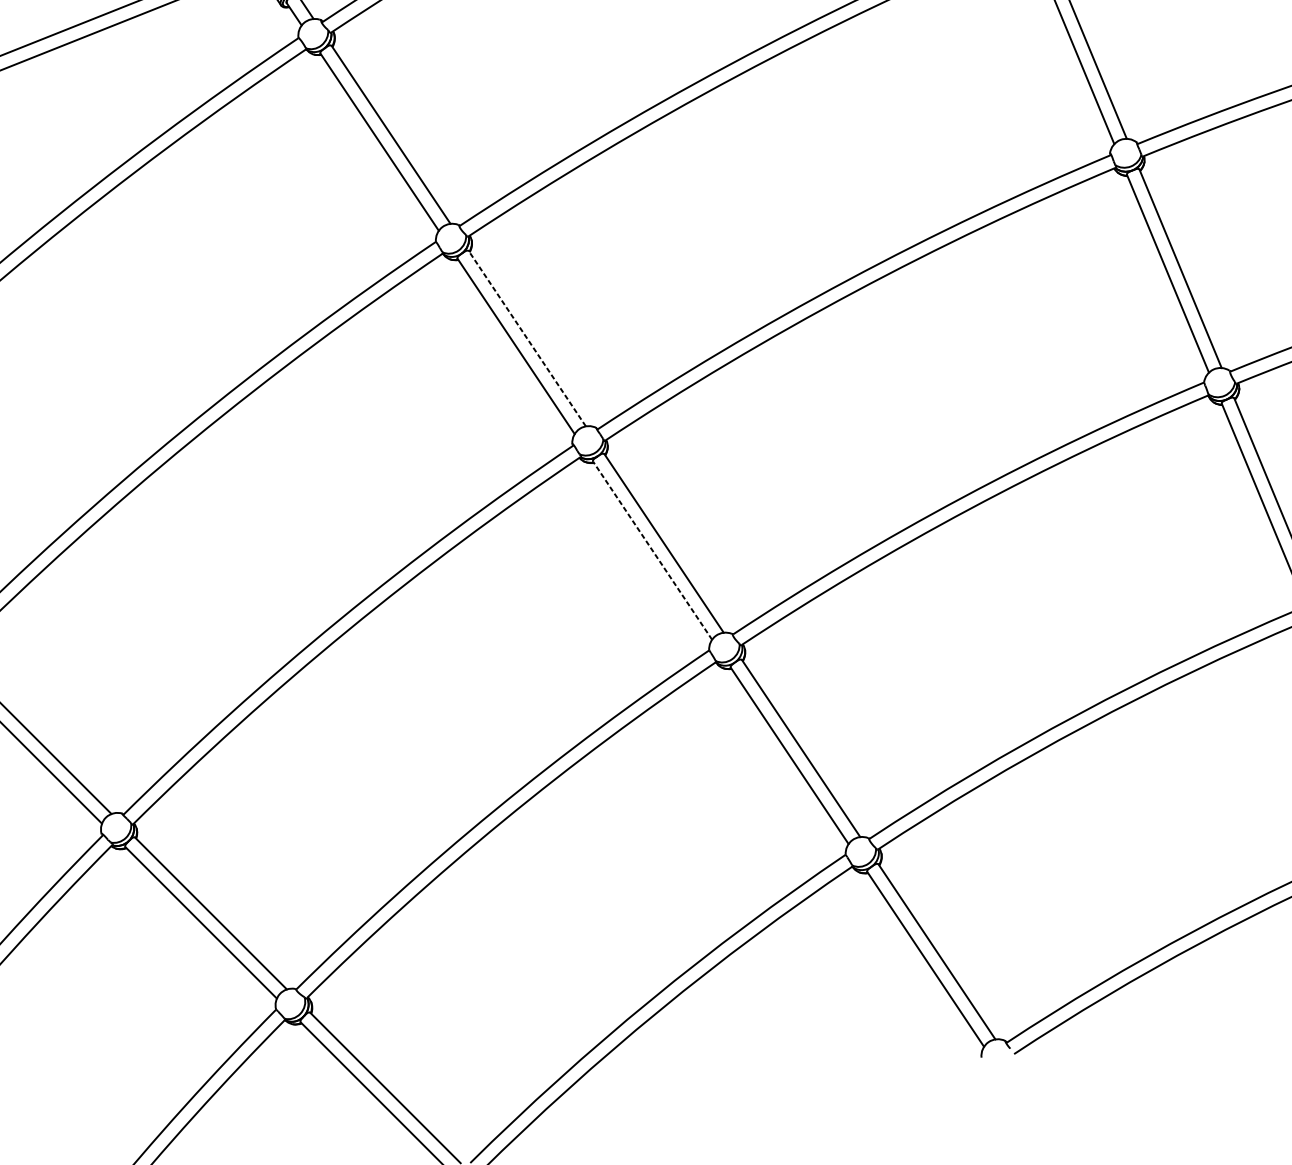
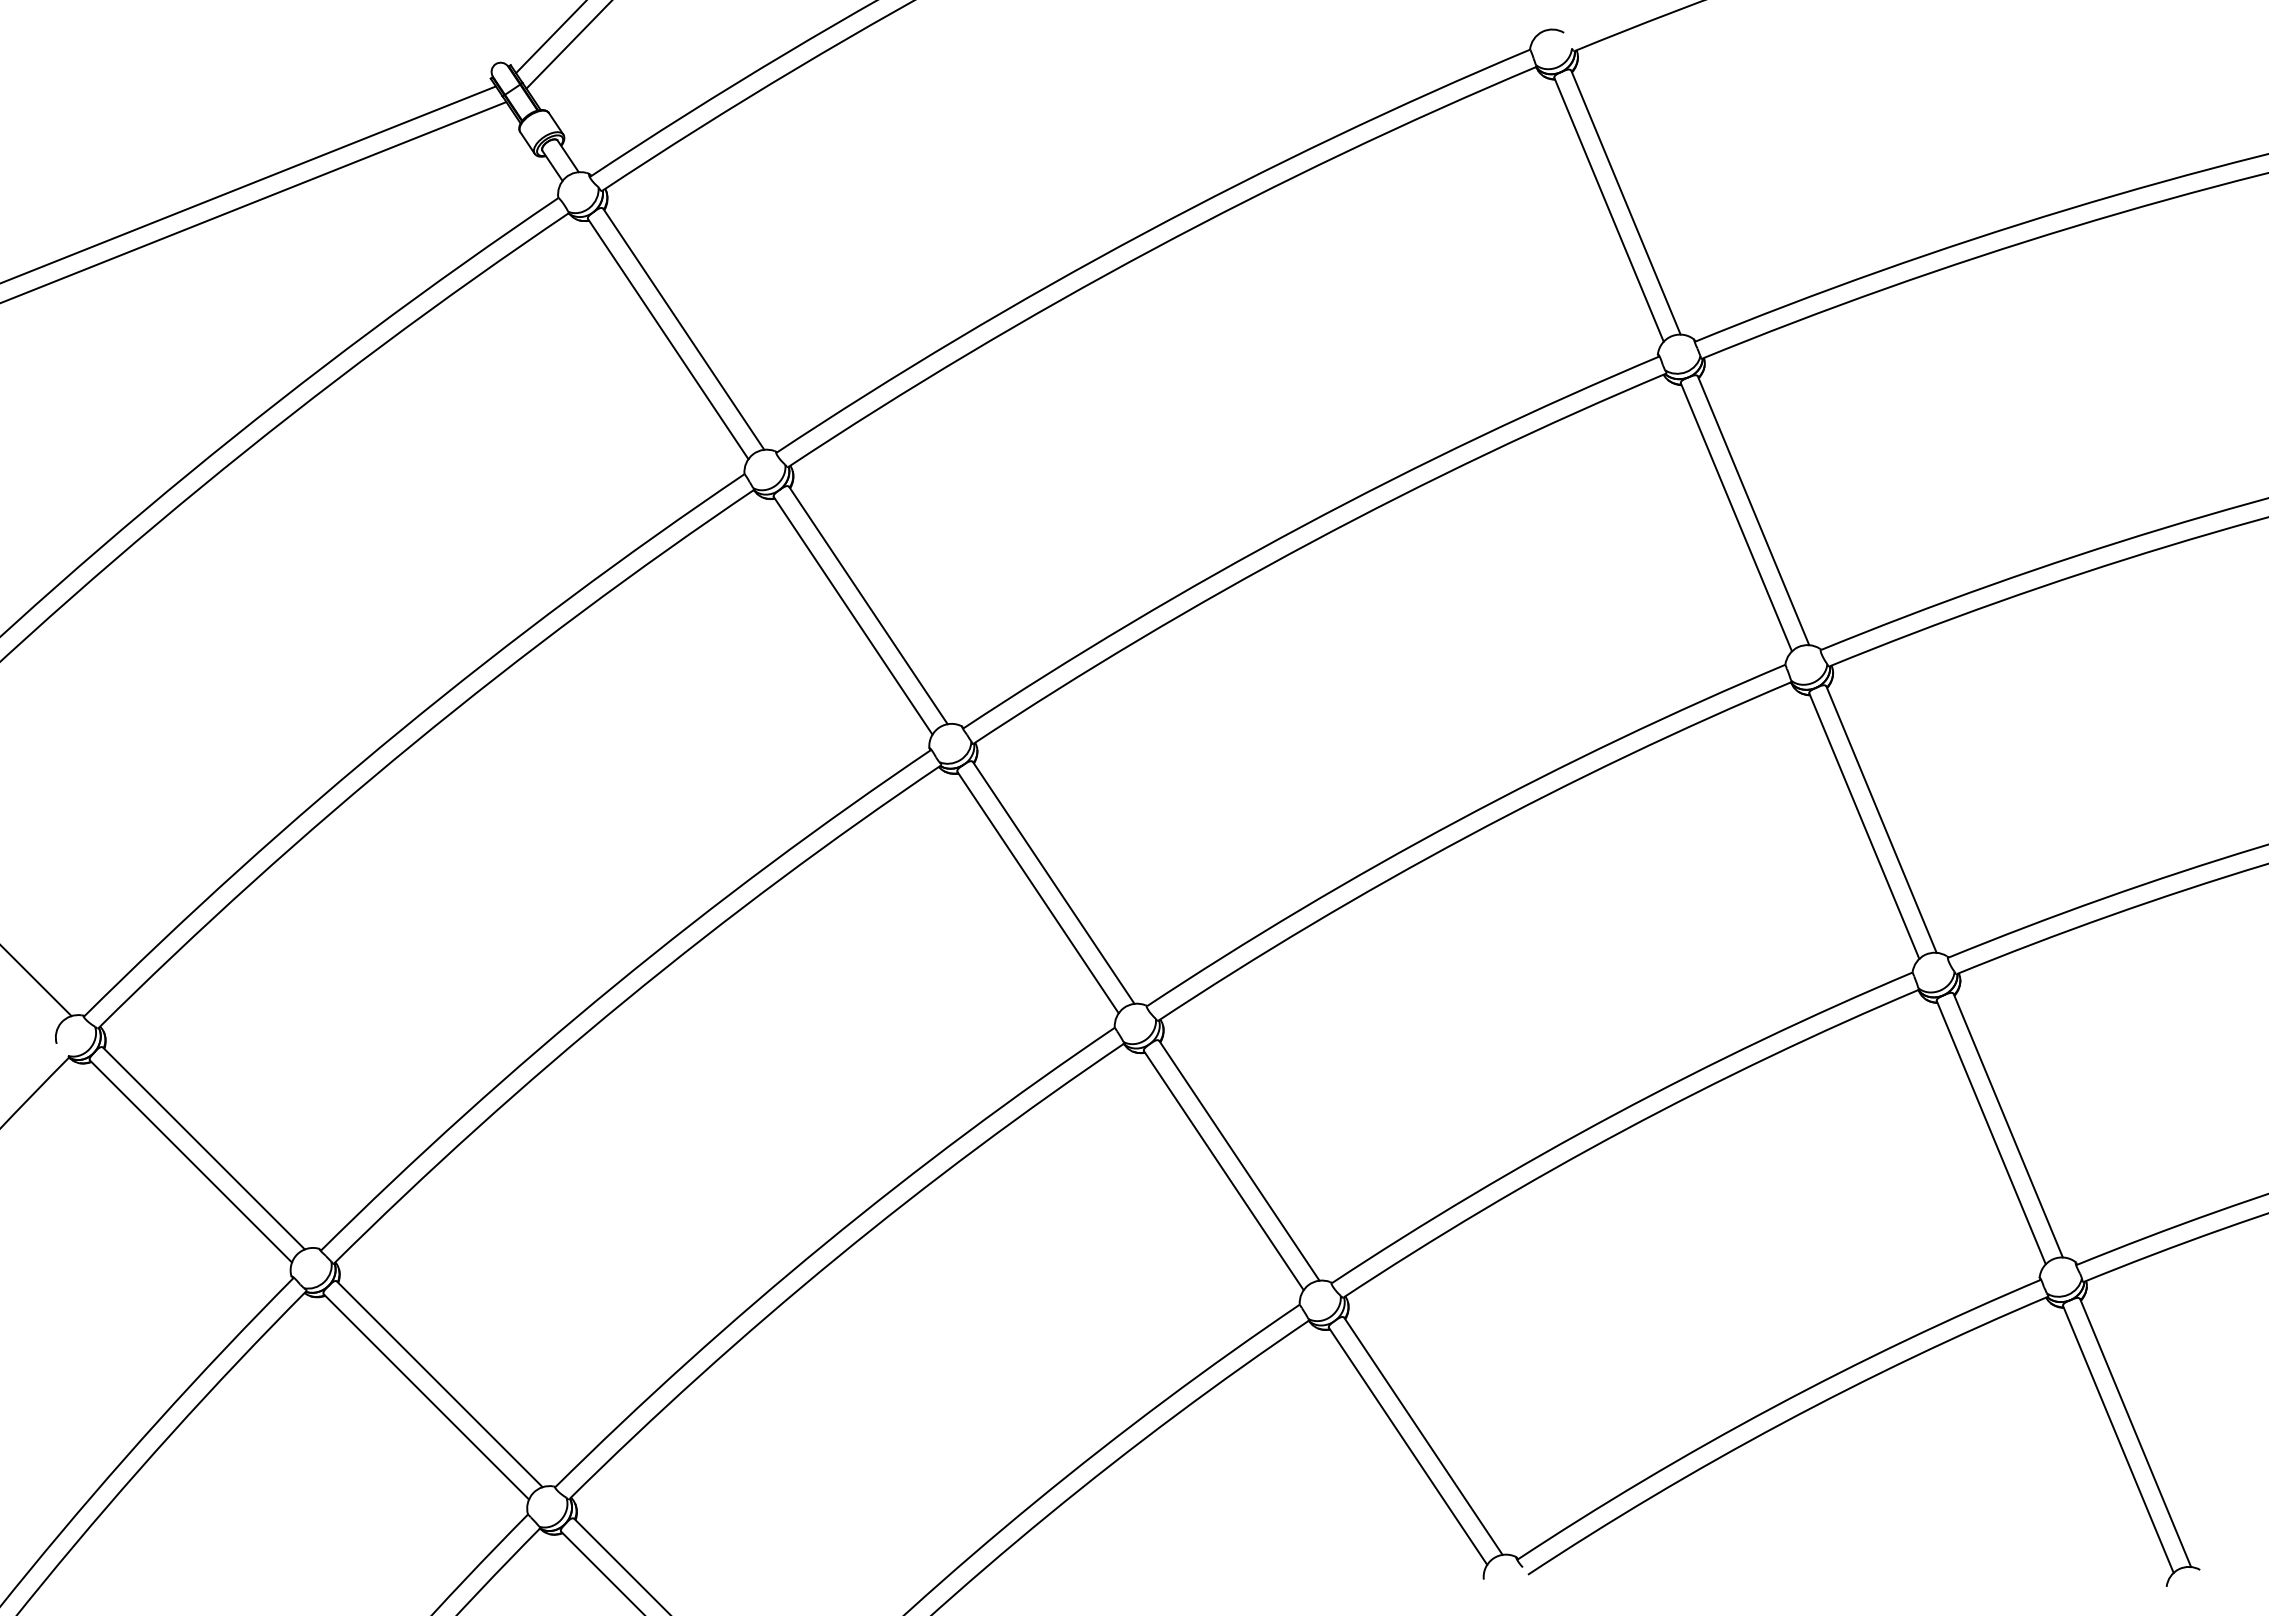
line: (527, 338) -> (868, 605), dashed -> solid
line: (652, 550) -> (1038, 892), dashed -> solid

